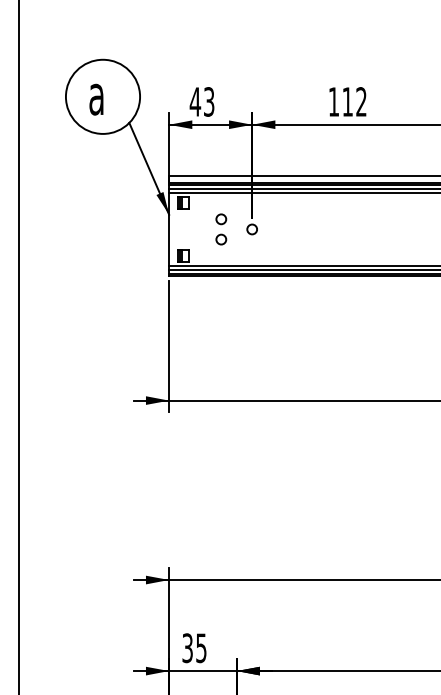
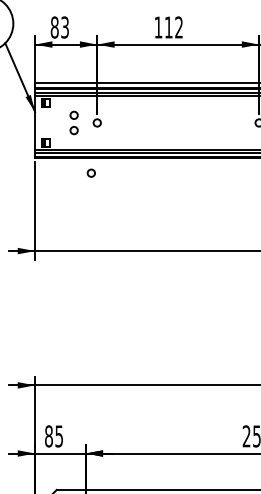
text: (195, 101) -> (54, 27), 43 -> 83
circle: (244, 296) -> (91, 173), added
text: (187, 648) -> (48, 436), 35 -> 85

